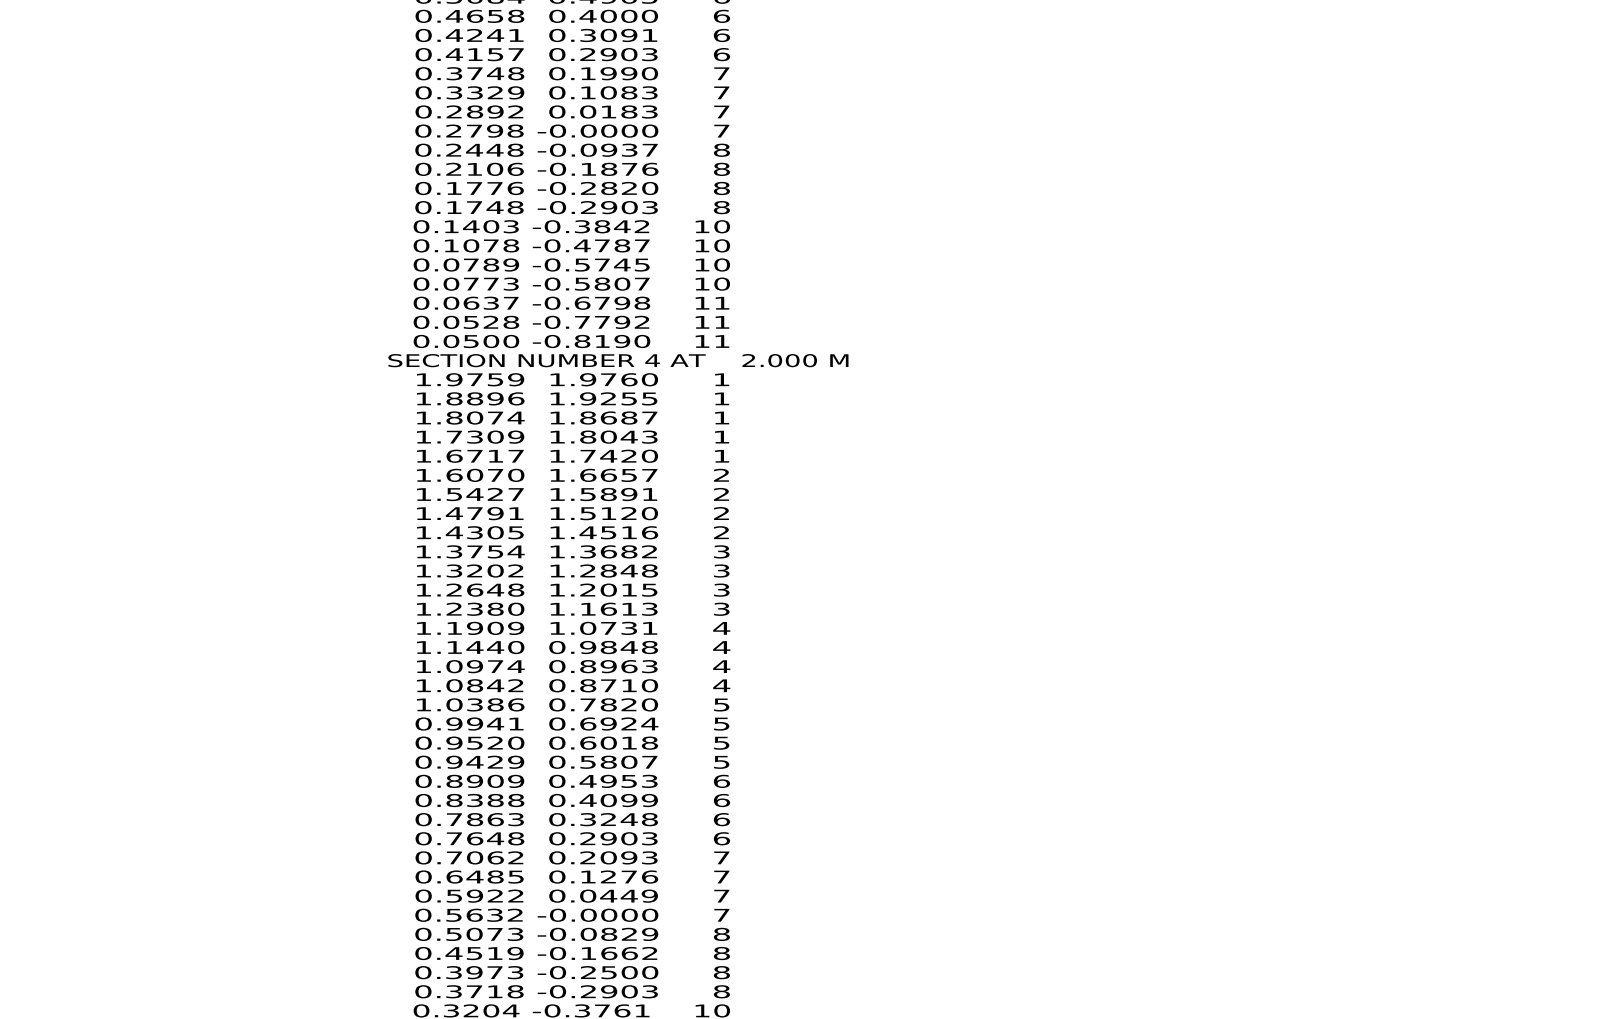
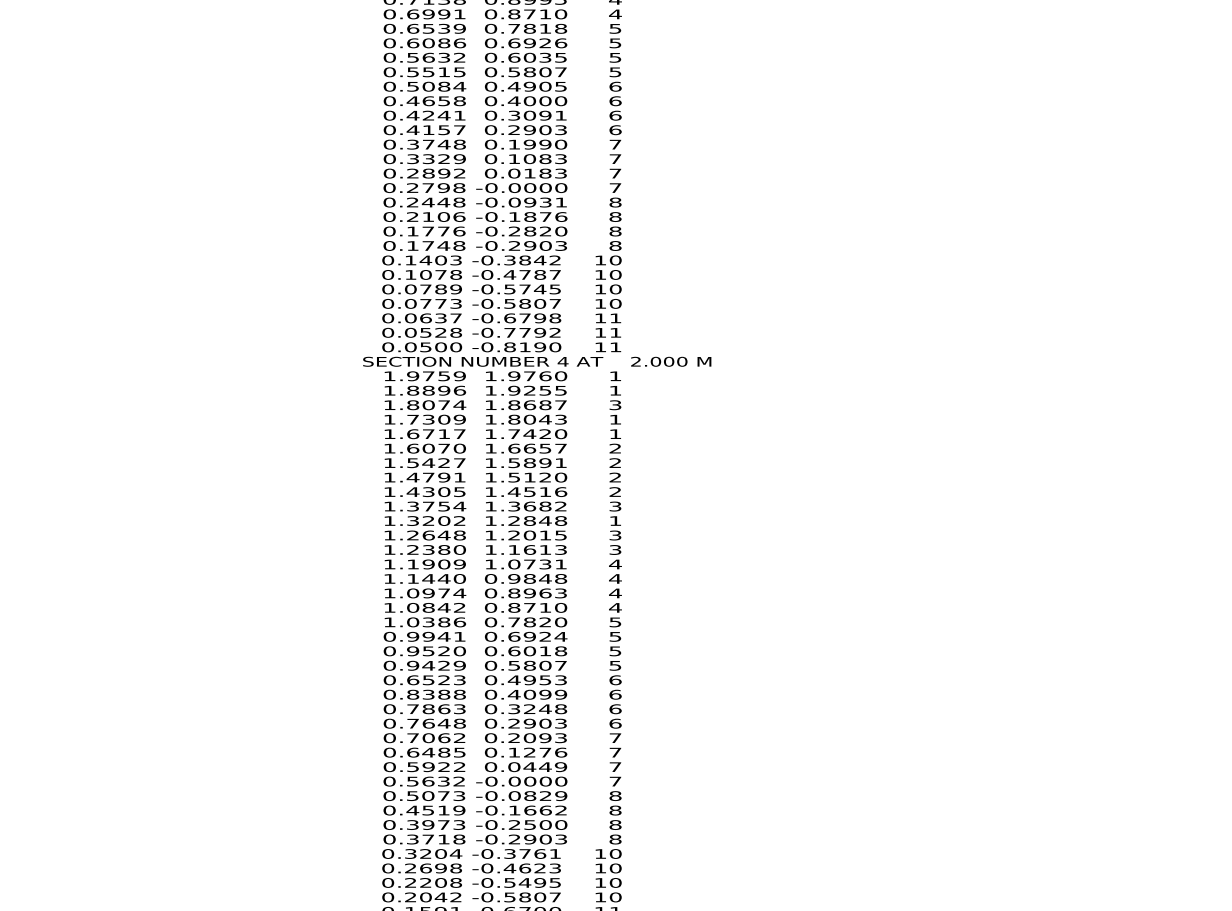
text: (649, 150) -> (560, 202), -0.0937 -> -0.0931
text: (721, 418) -> (615, 405), 1 -> 3
text: (721, 570) -> (615, 520), 3 -> 1
text: (485, 781) -> (436, 680), 0.8909 -> 0.6523

